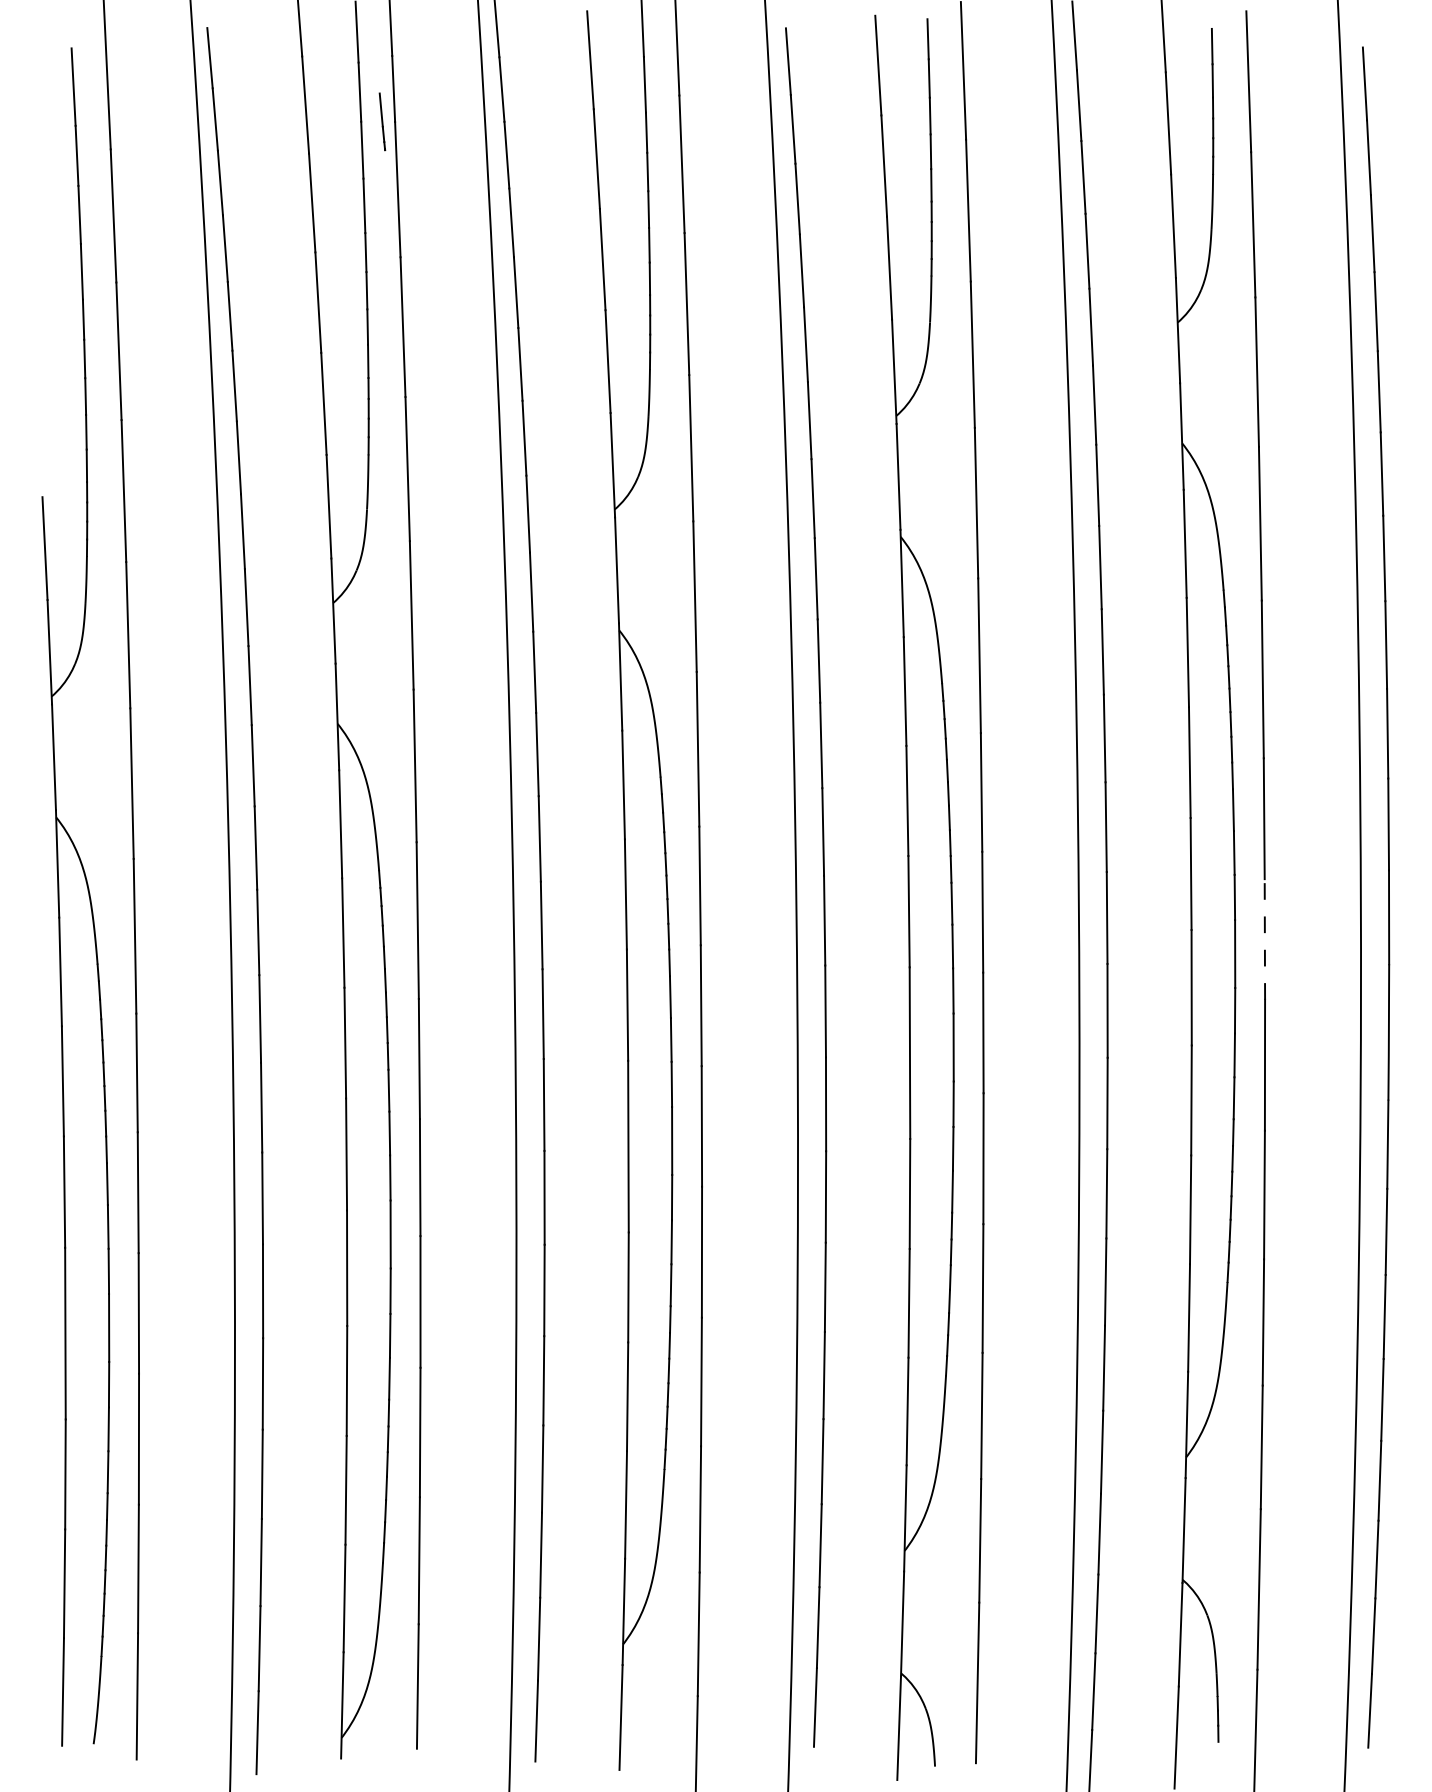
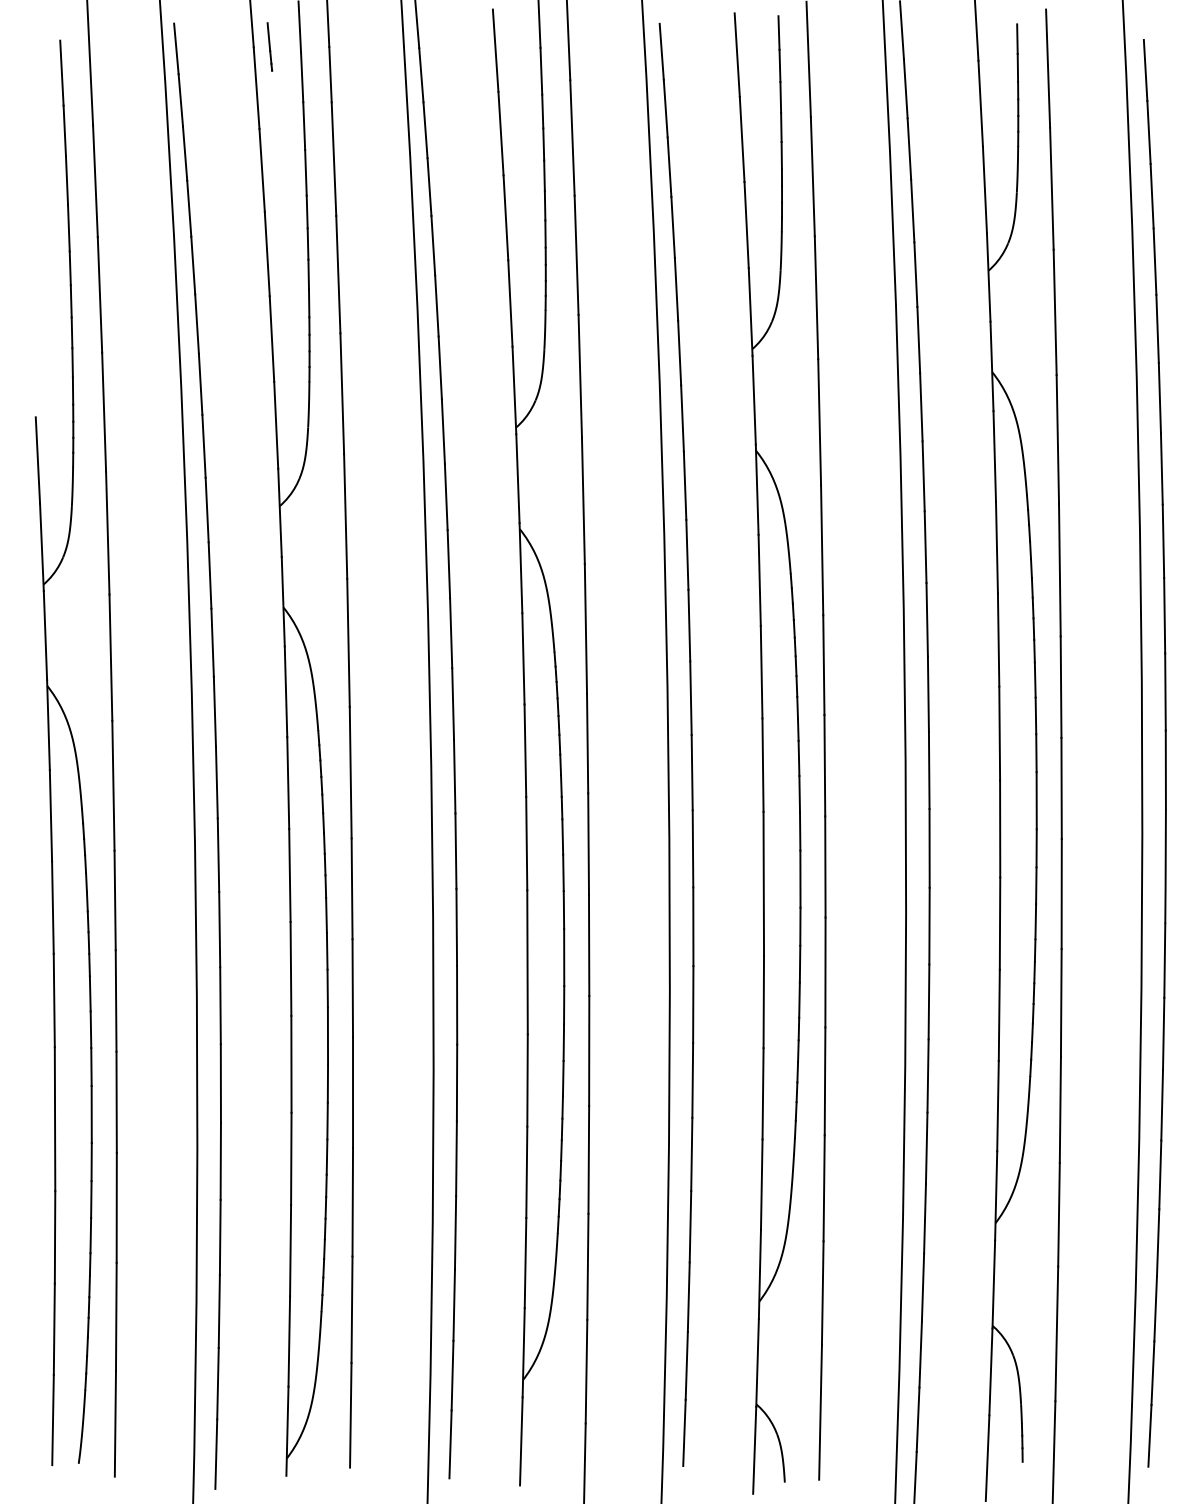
line: (382, 121) -> (269, 46), moved
line: (1264, 938) -> (1061, 787), dashed -> solid

